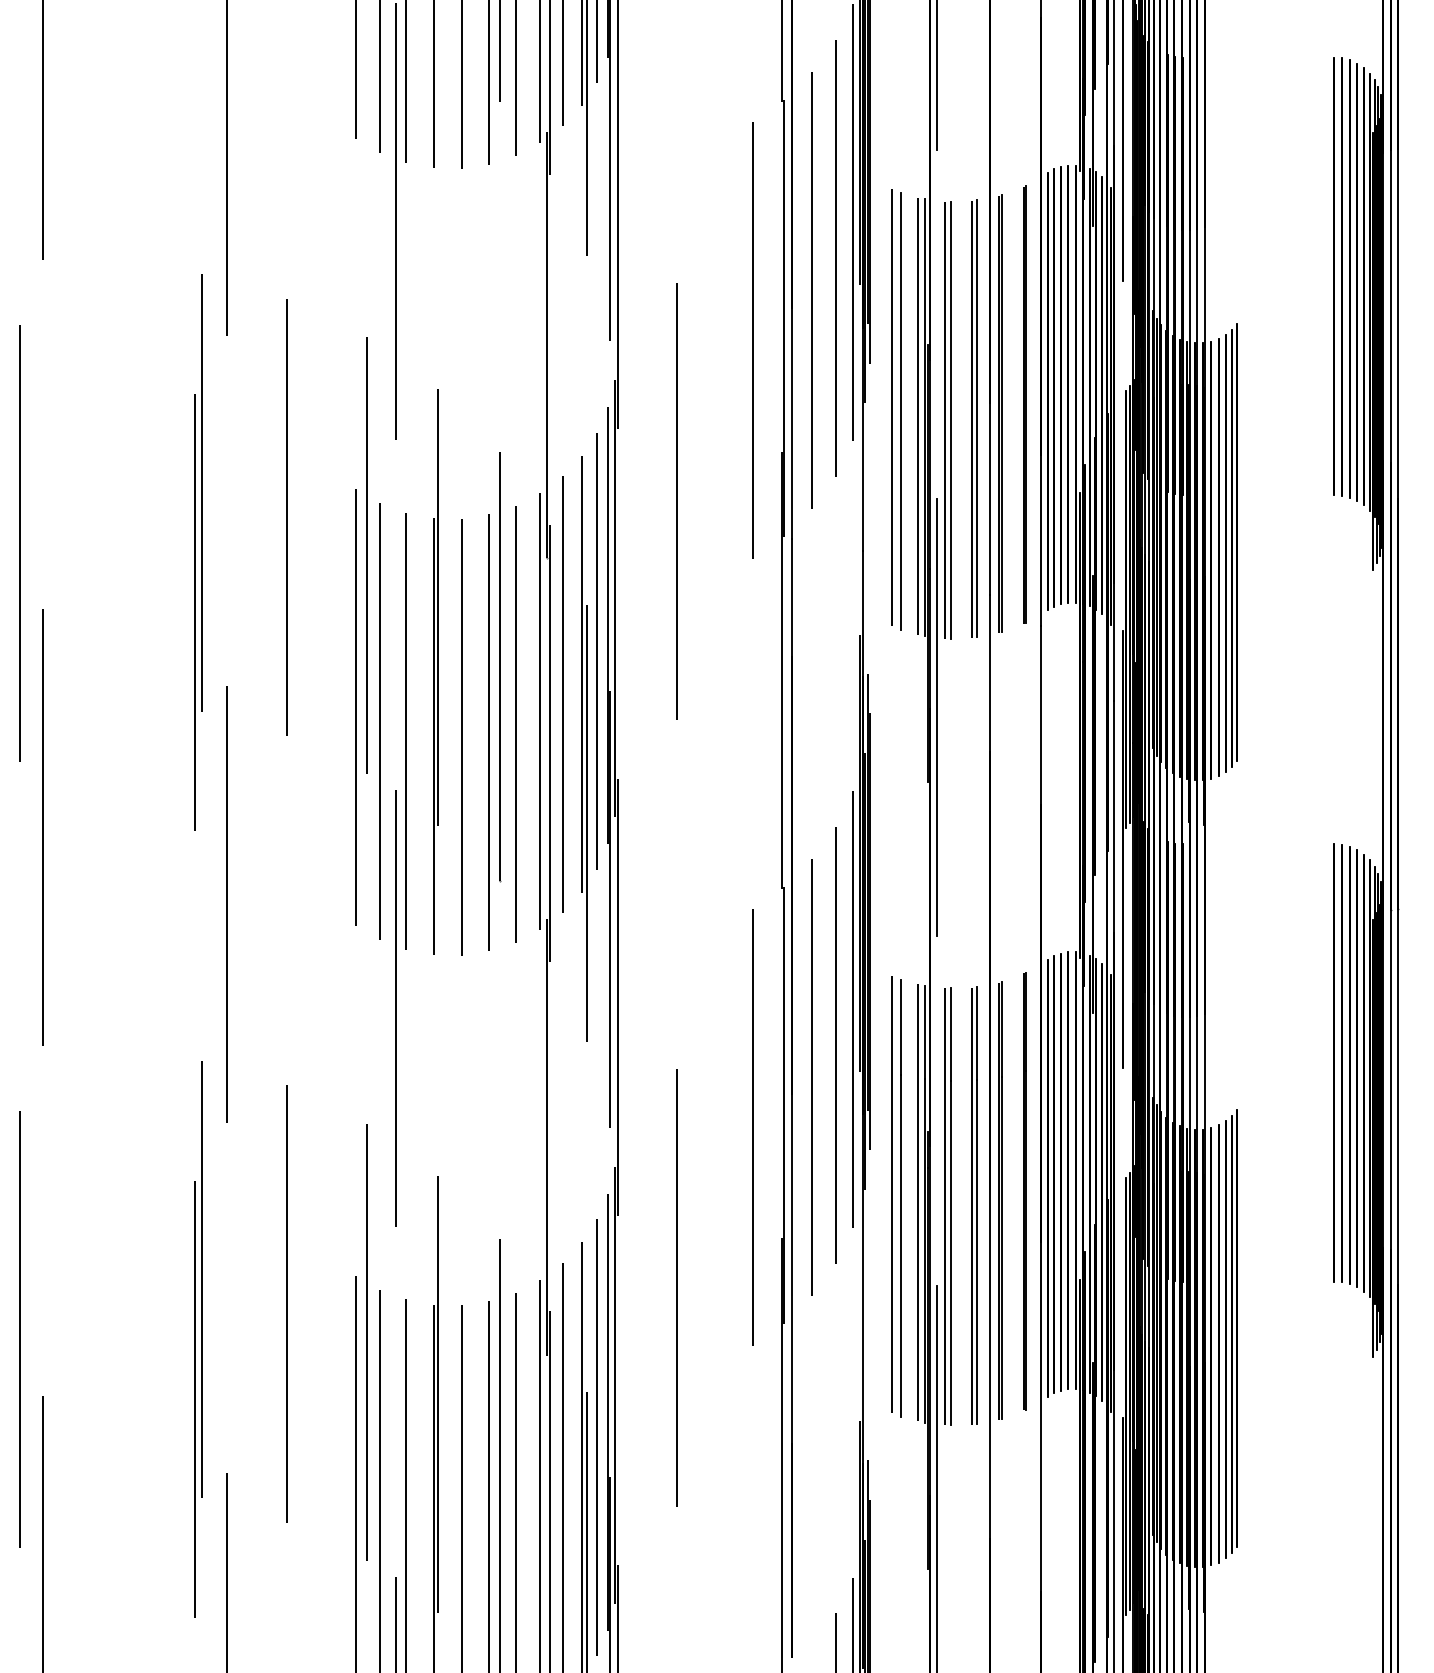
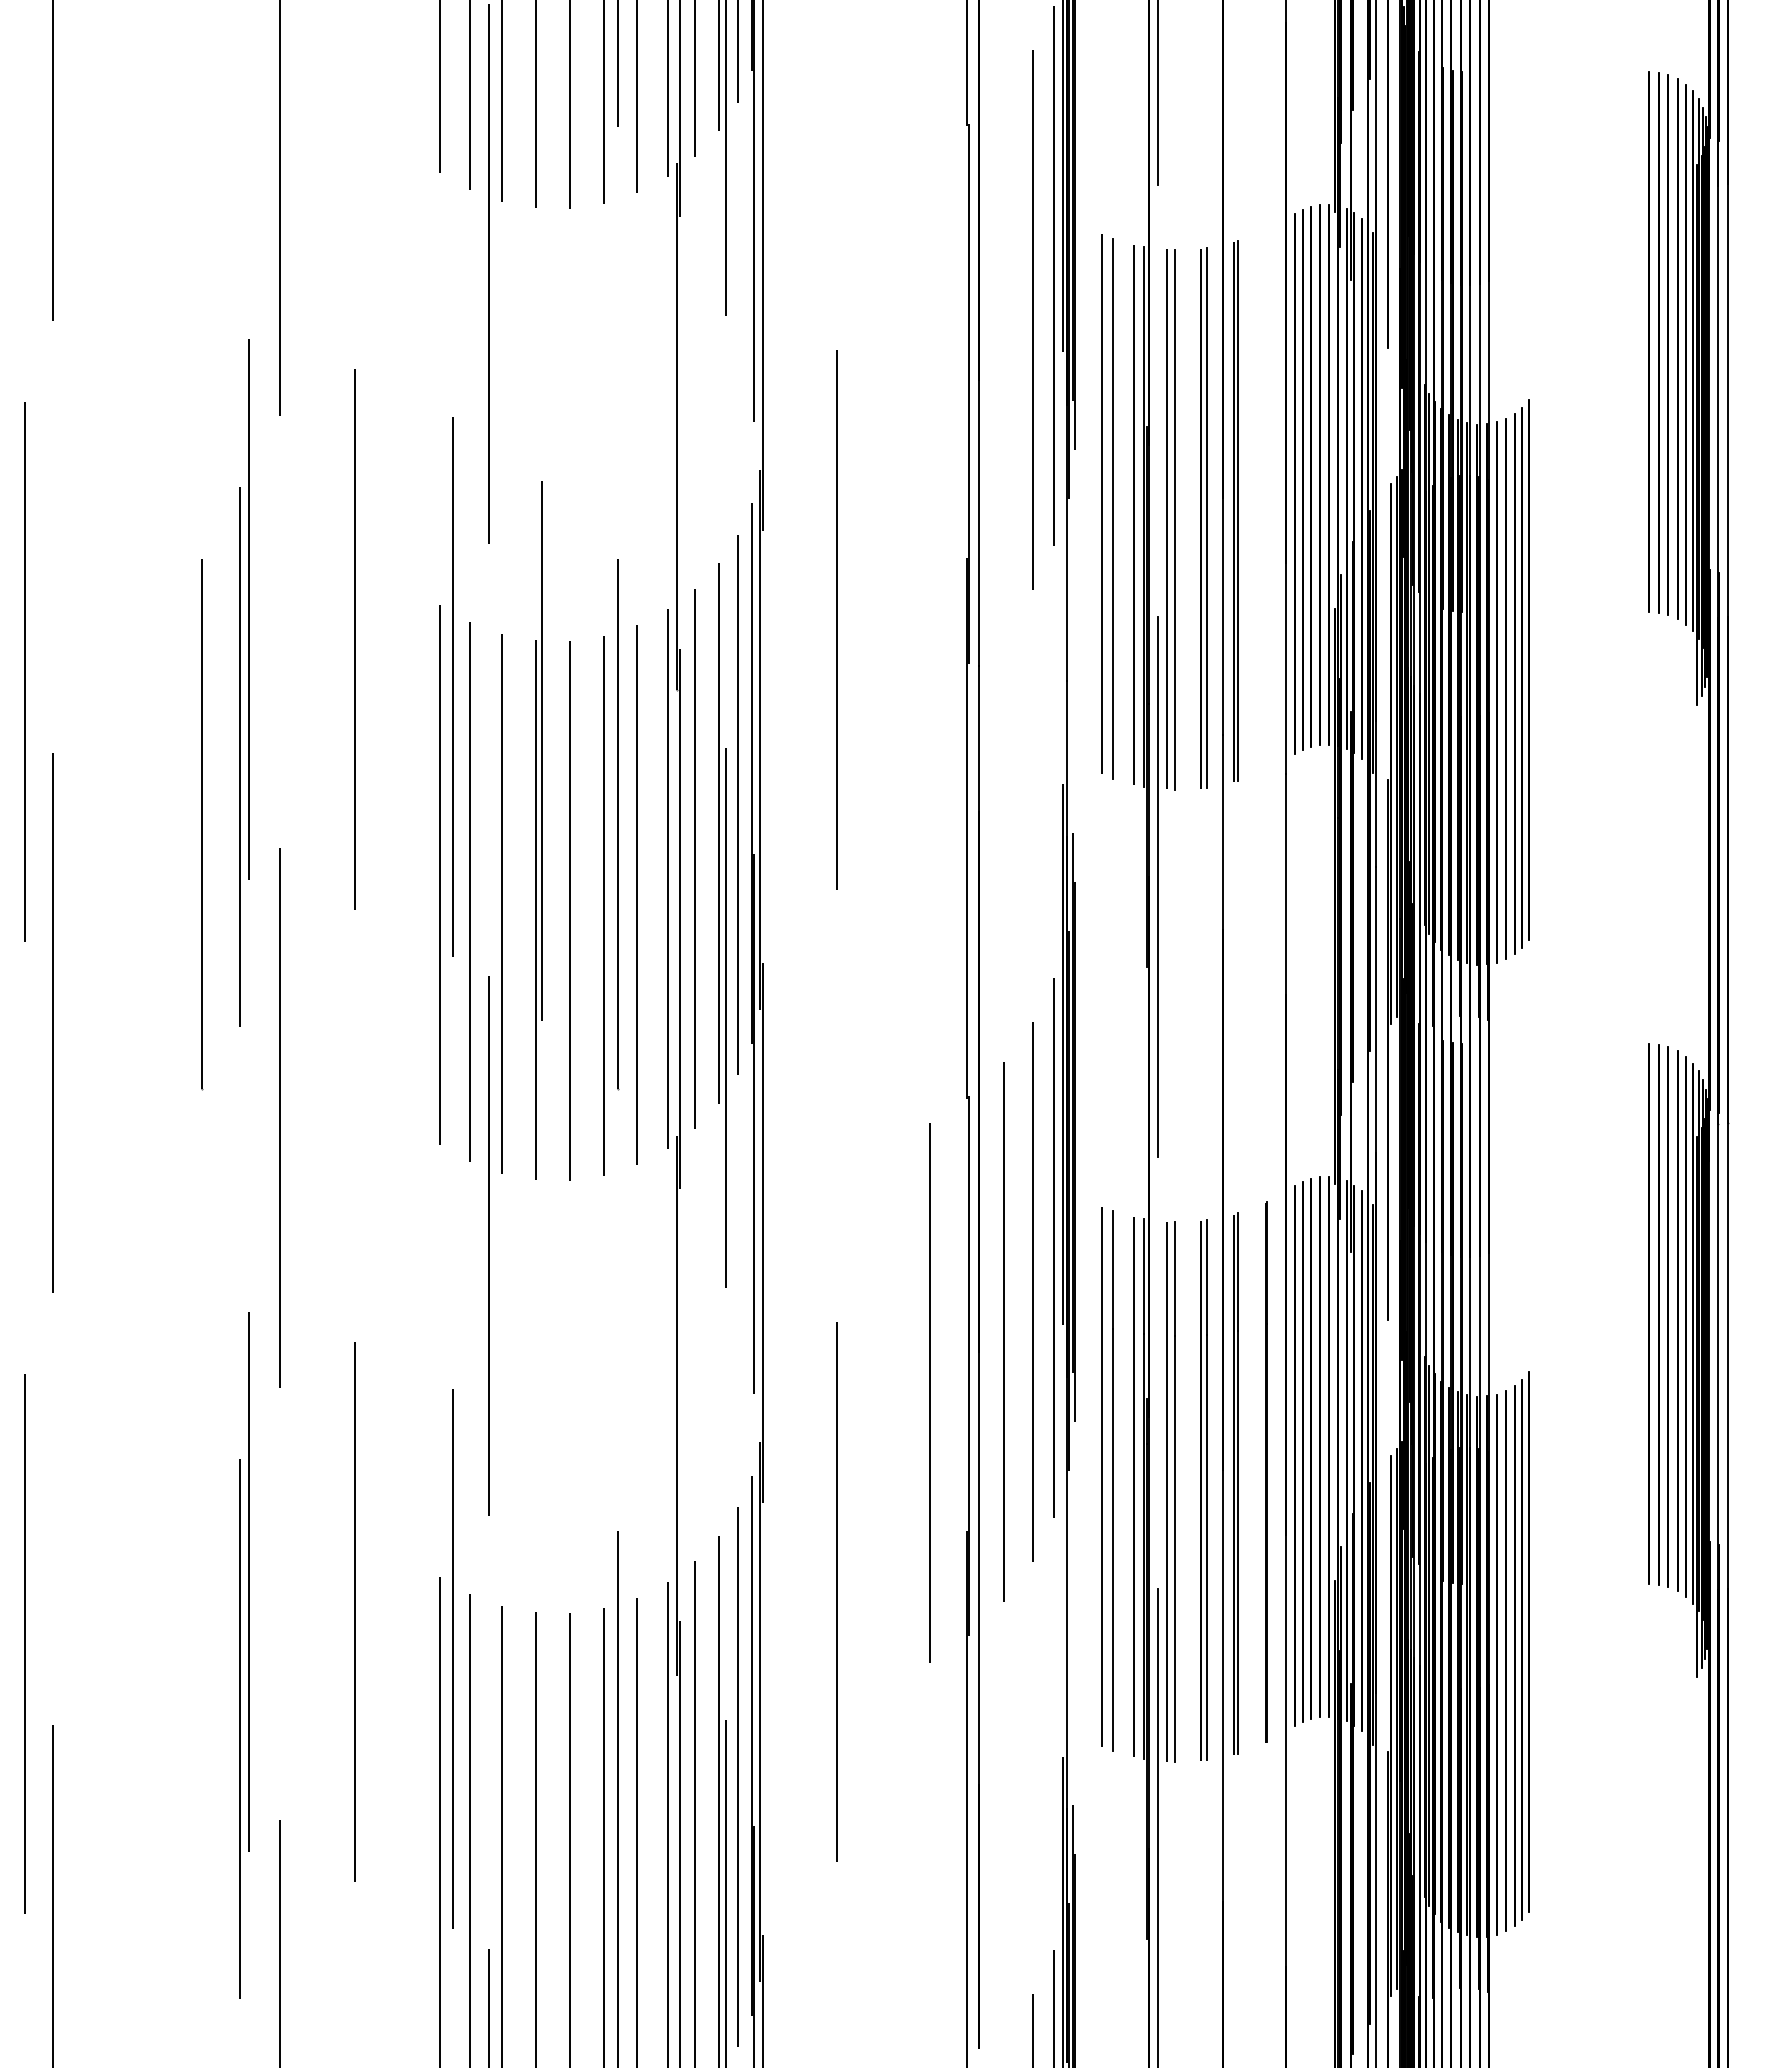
line: (812, 290) -> (1003, 359), removed
line: (752, 340) -> (929, 420), removed
line: (1024, 403) -> (1266, 499), removed
line: (163, 666) -> (202, 824), added
line: (438, 1394) -> (541, 1723), removed

